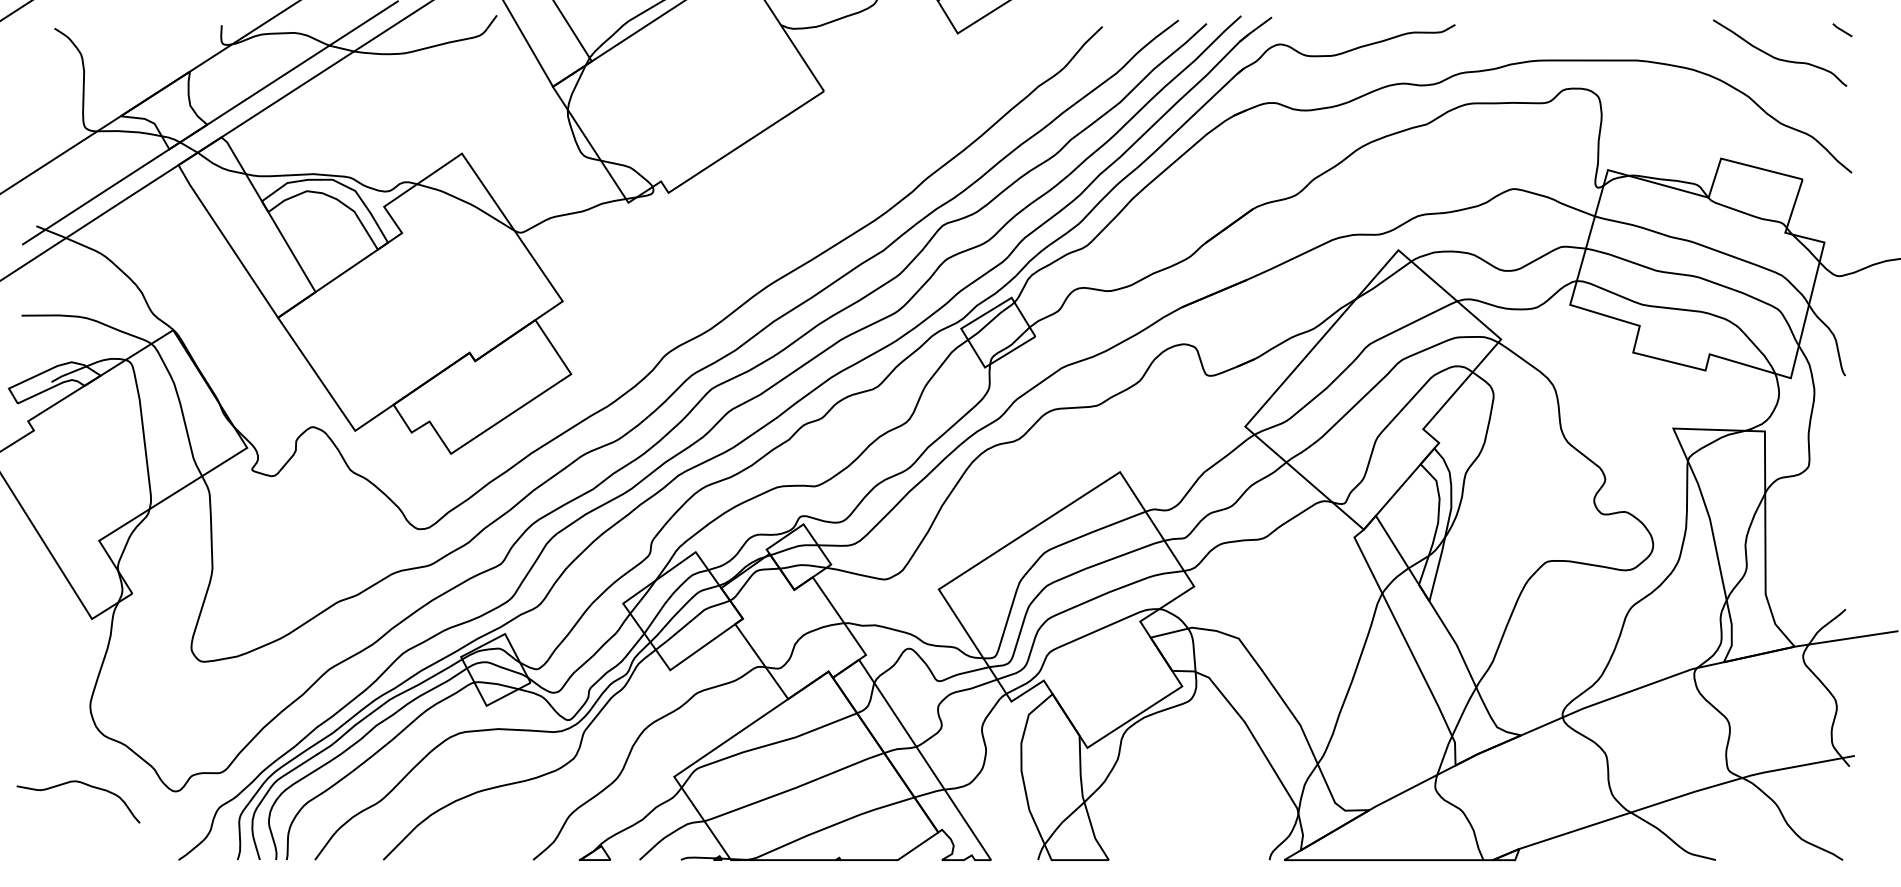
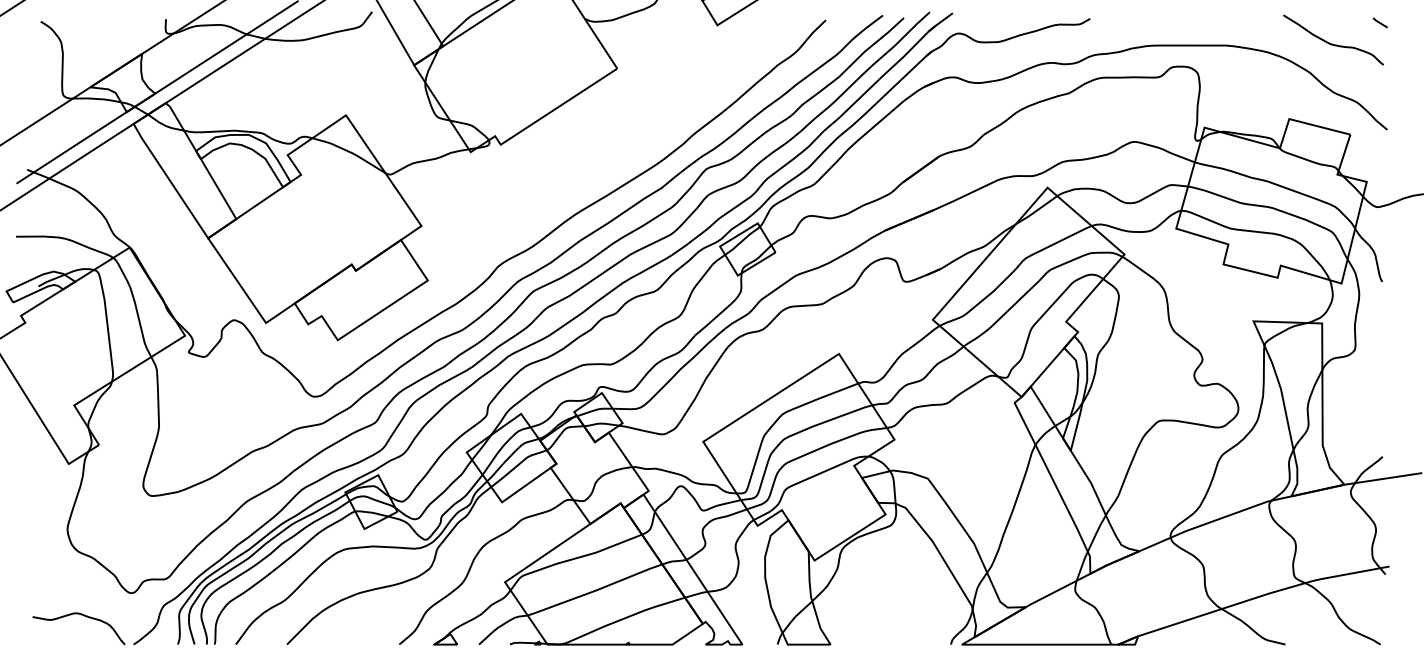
curve: (83, 784) -> (82, 615), moved

